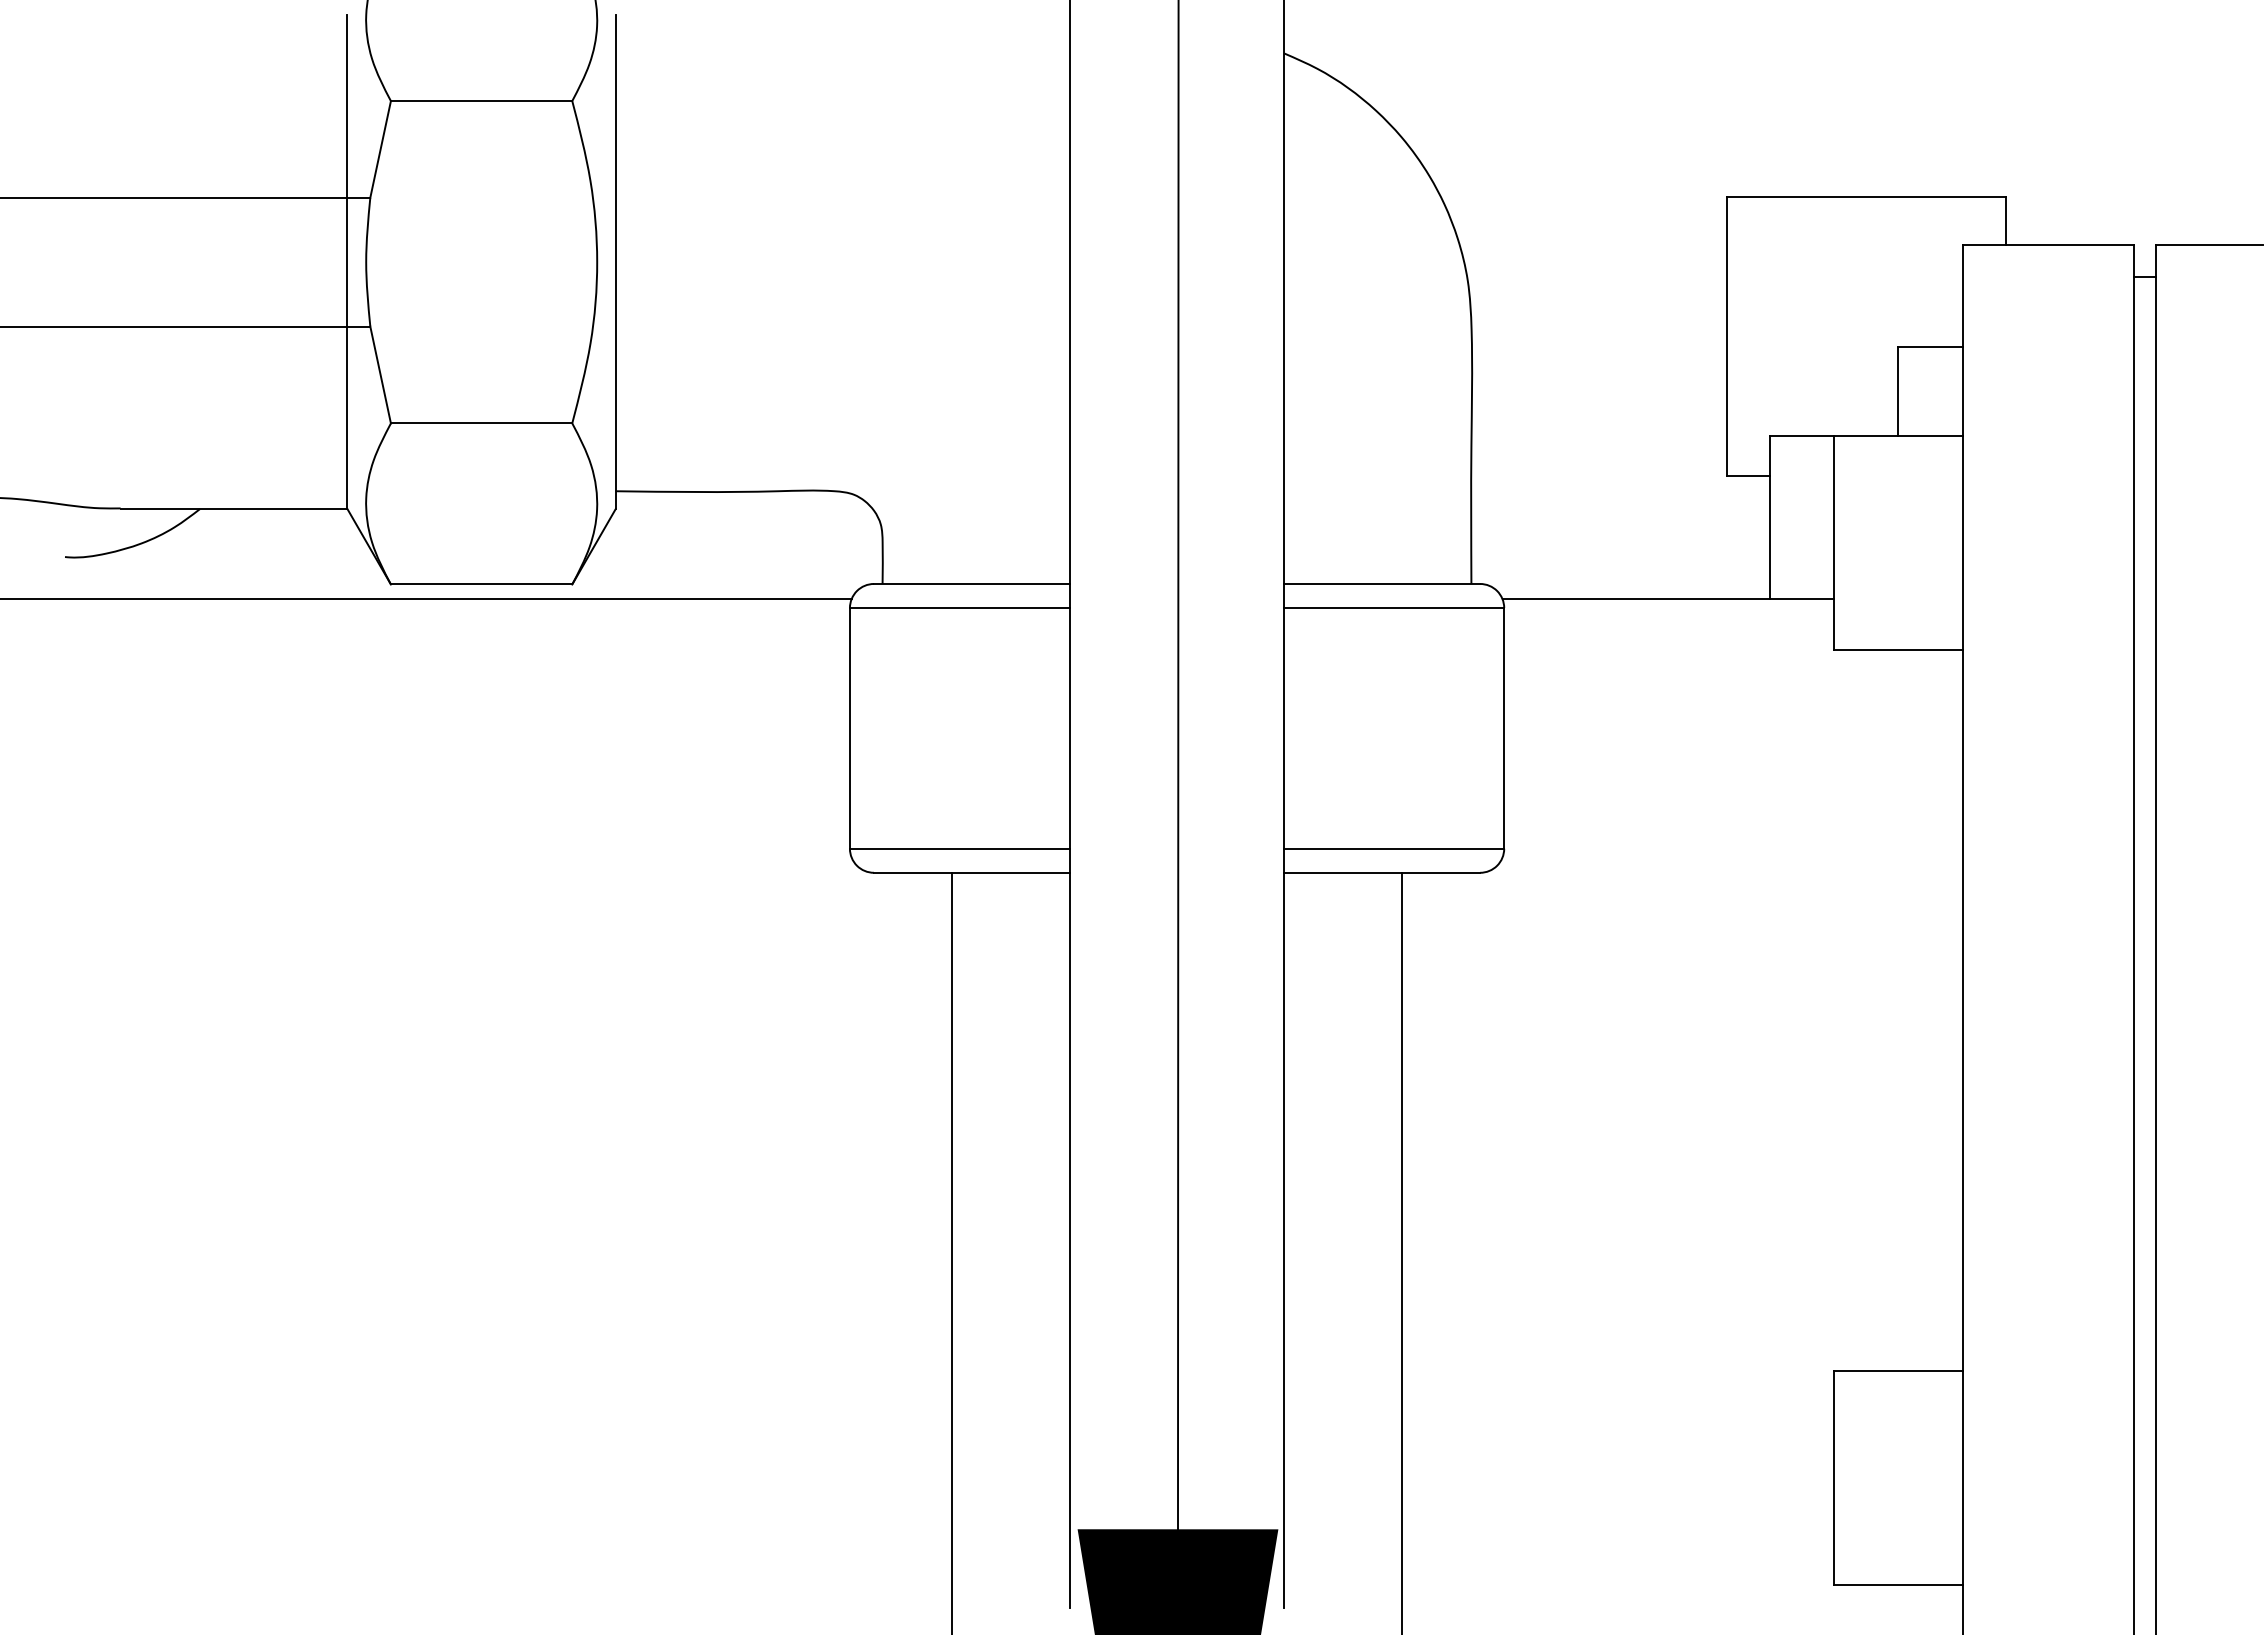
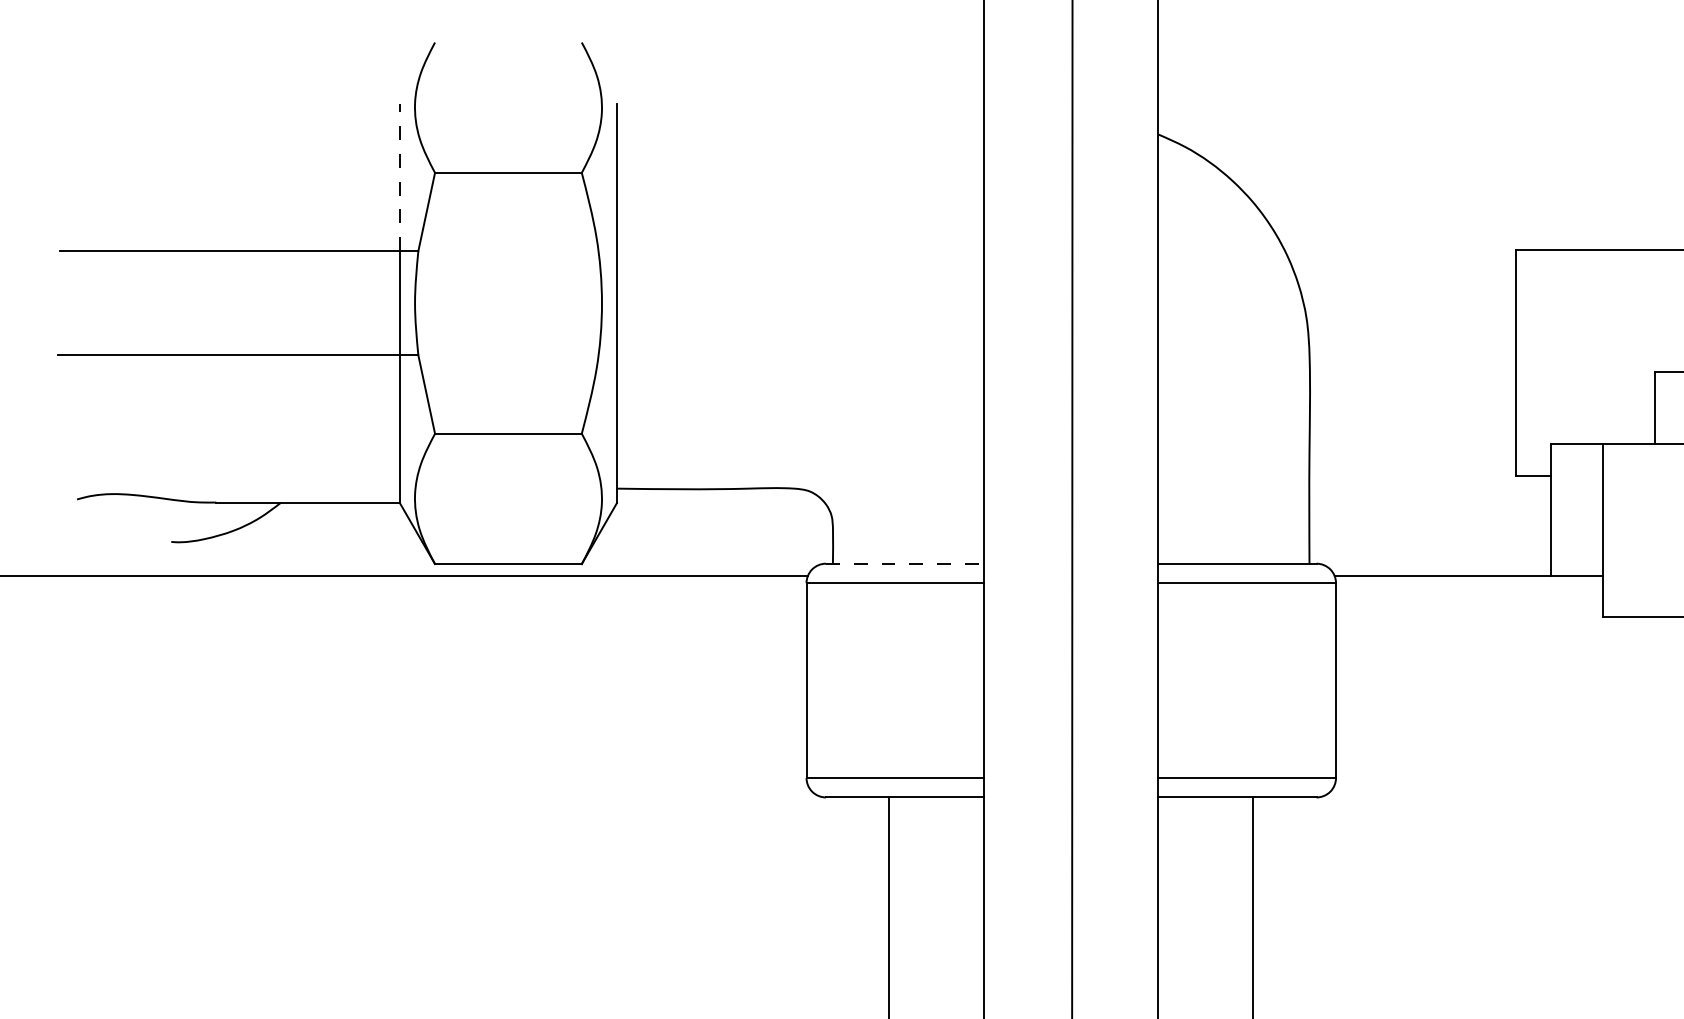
line: (347, 106) -> (399, 177), solid -> dashed
line: (971, 583) -> (904, 563), solid -> dashed

